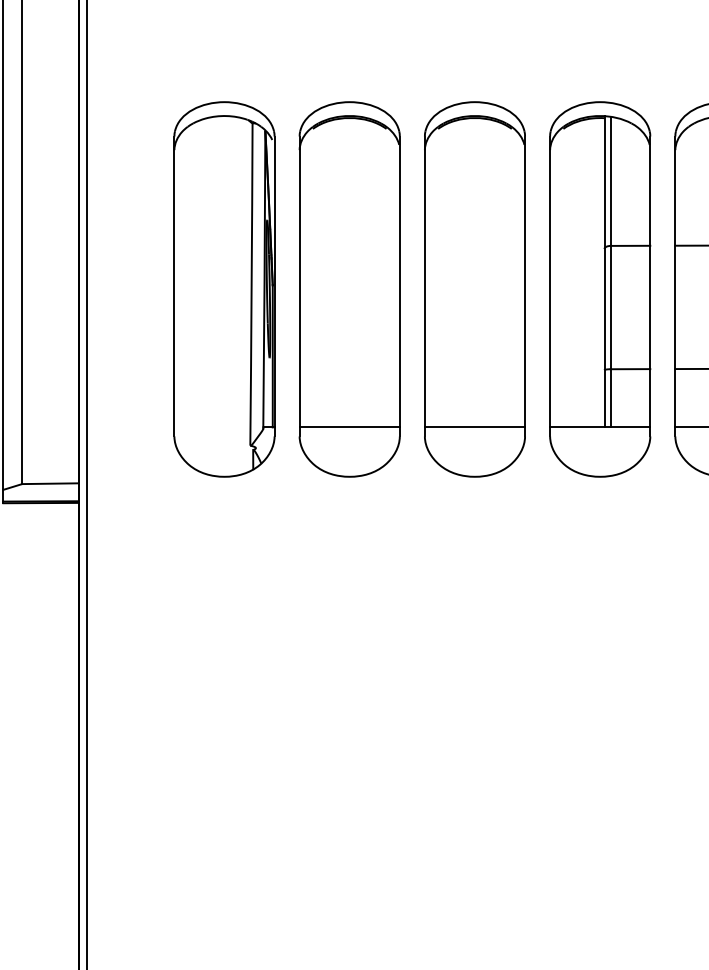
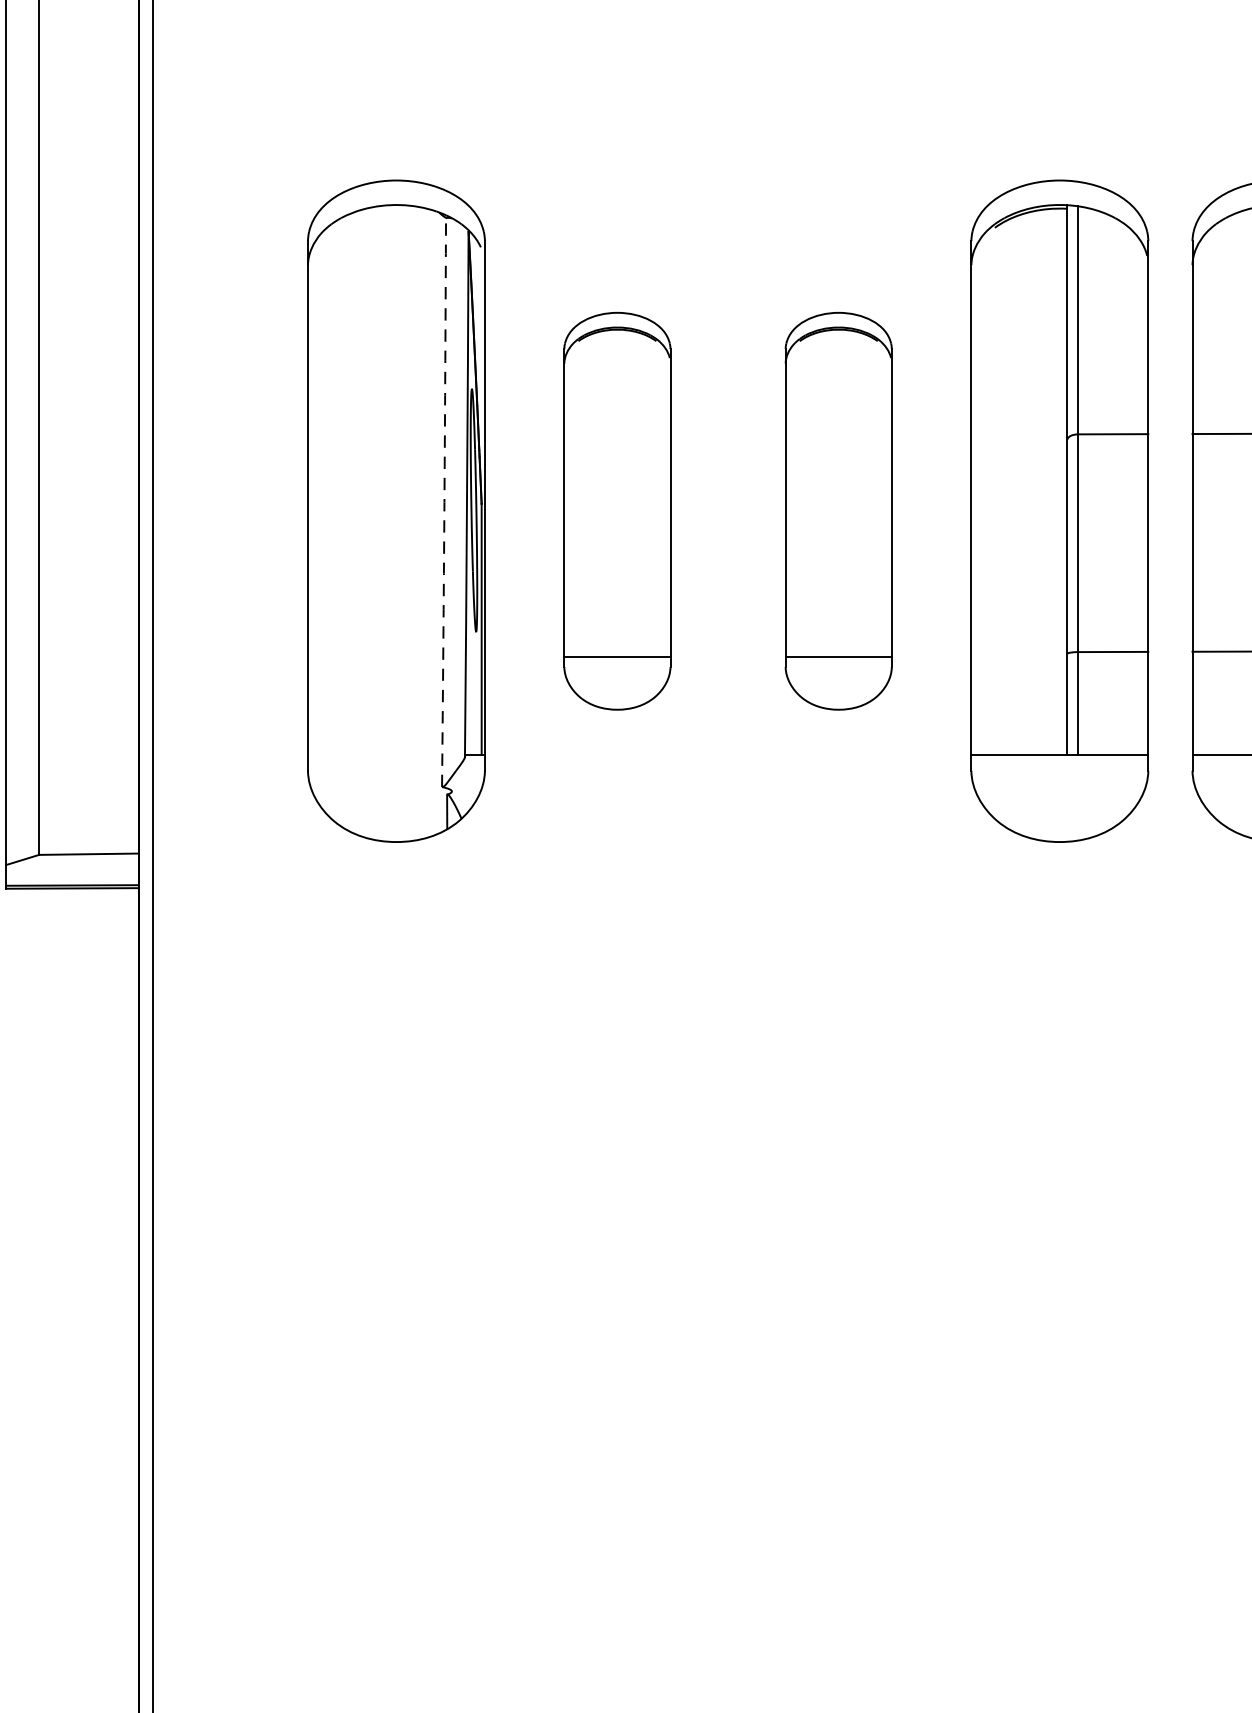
arc: (251, 284) -> (444, 502), solid -> dashed
part: (349, 289) -> (617, 511), size x0.6
part: (474, 289) -> (837, 511), size x0.6

